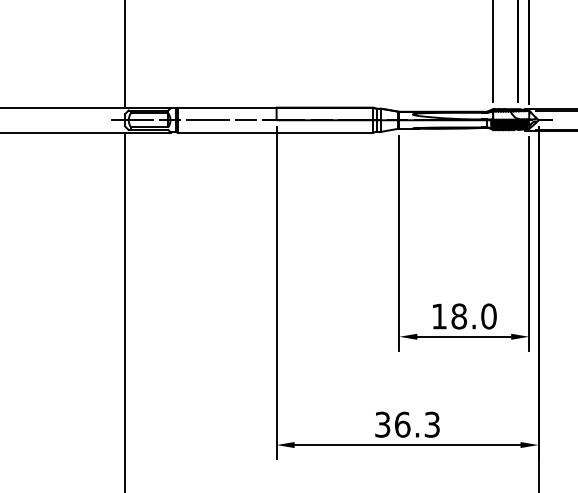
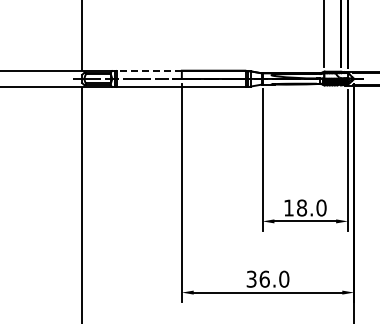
line: (227, 107) -> (149, 70), solid -> dashed
text: (432, 423) -> (284, 278), 36.3 -> 36.0

